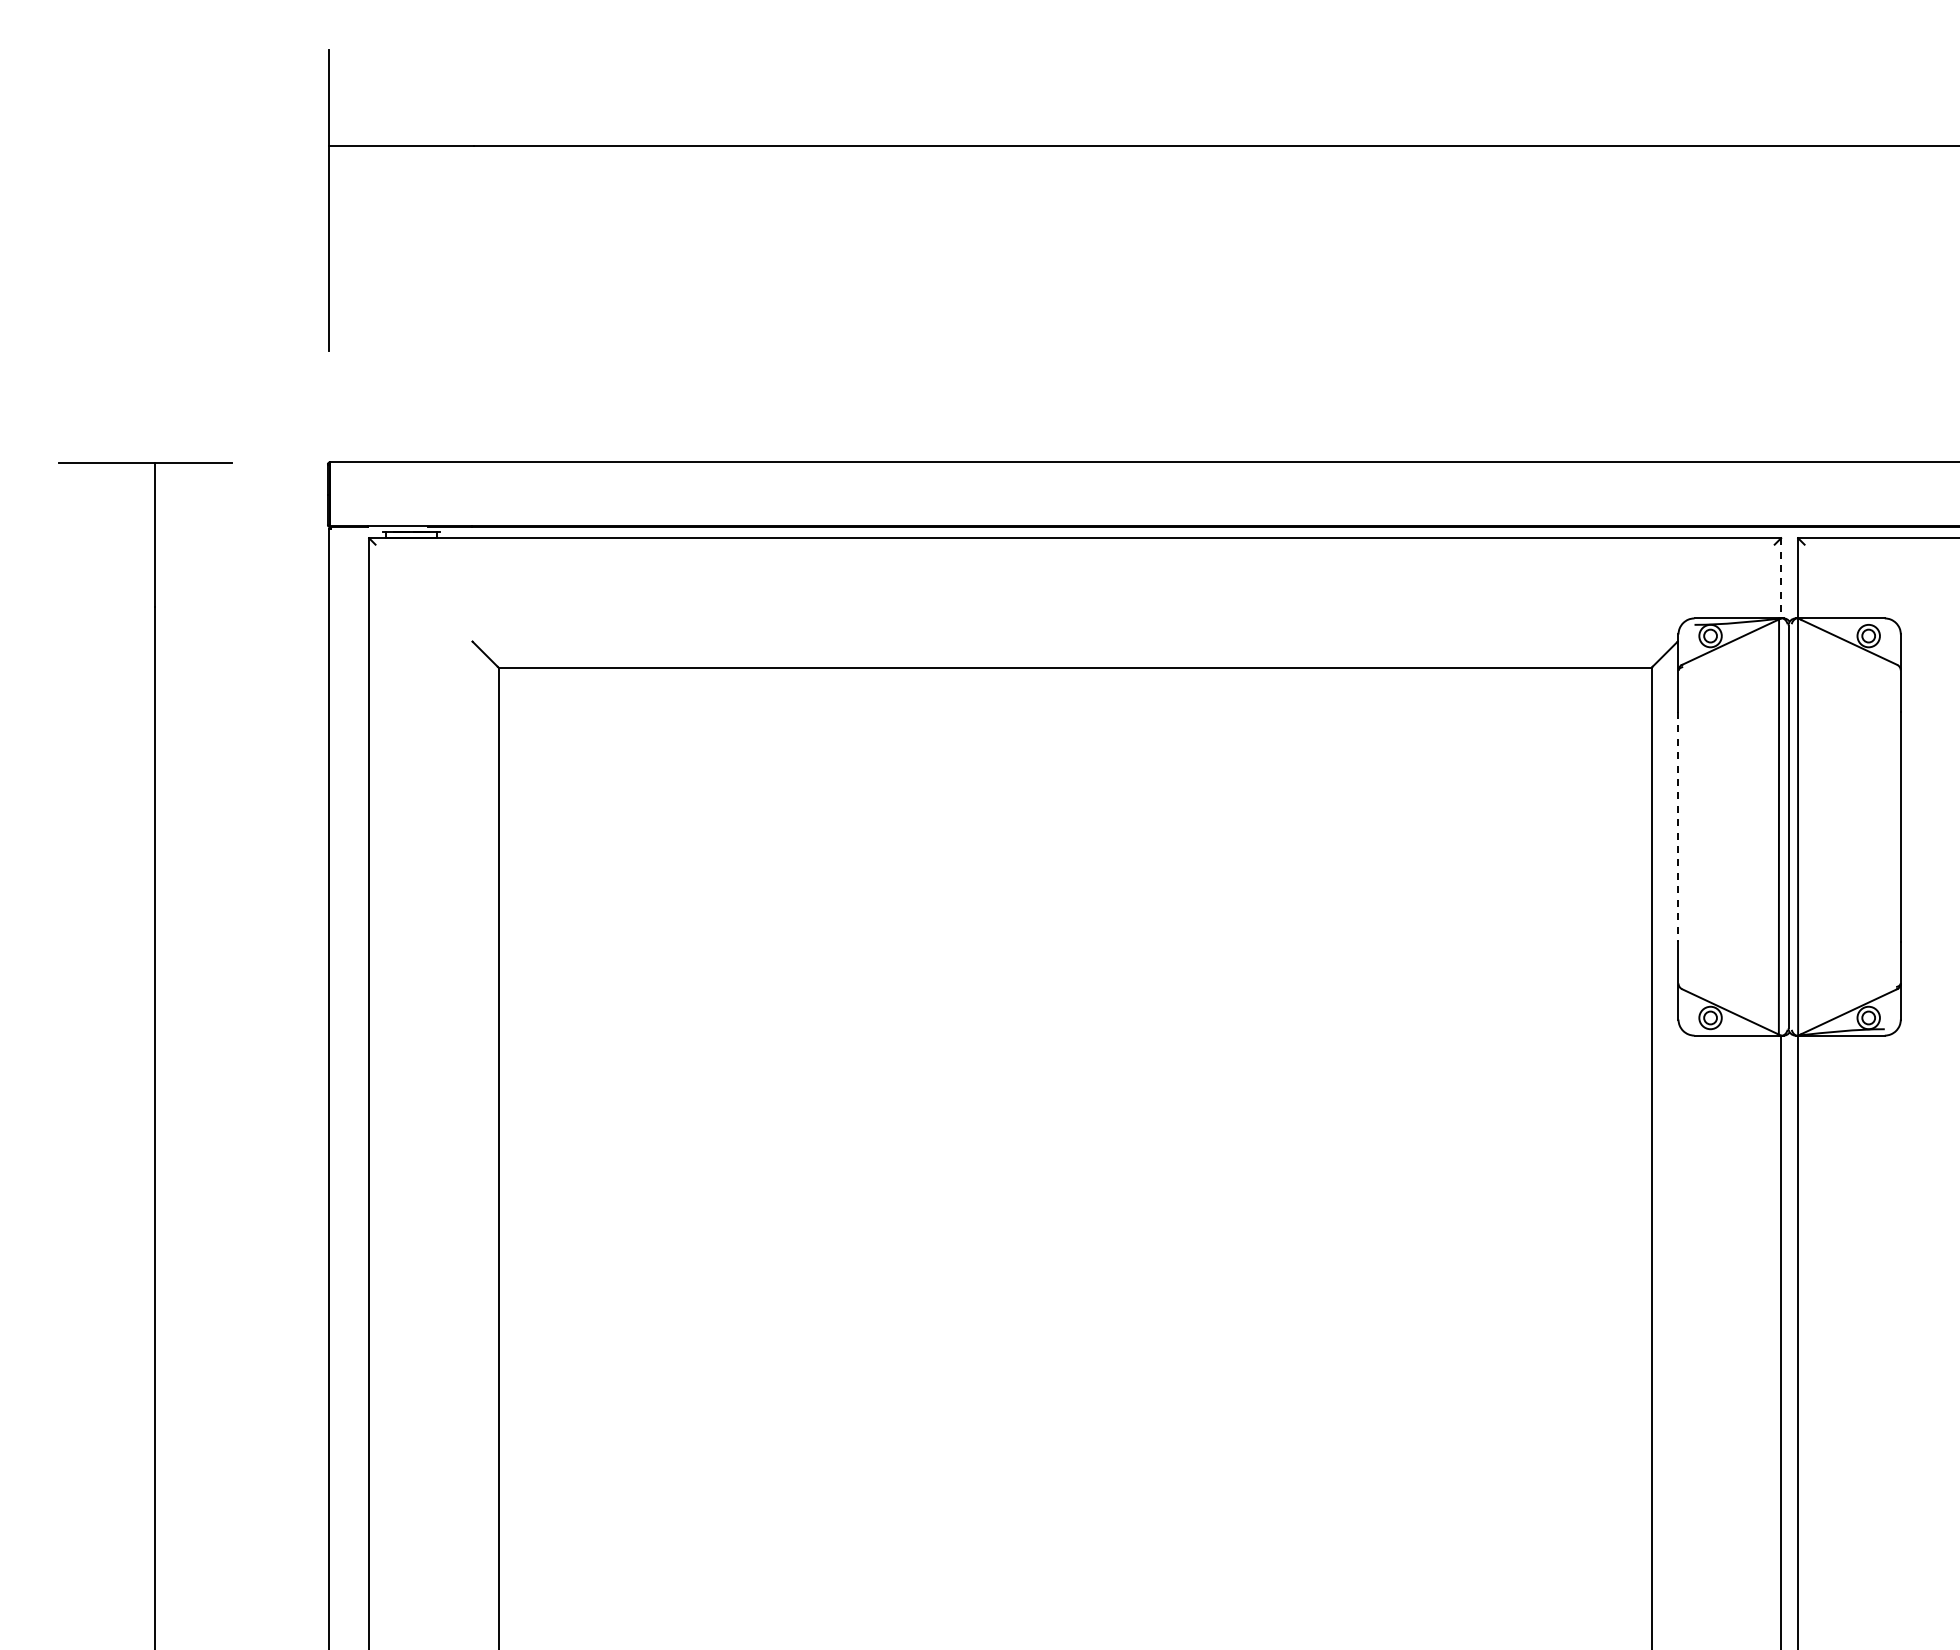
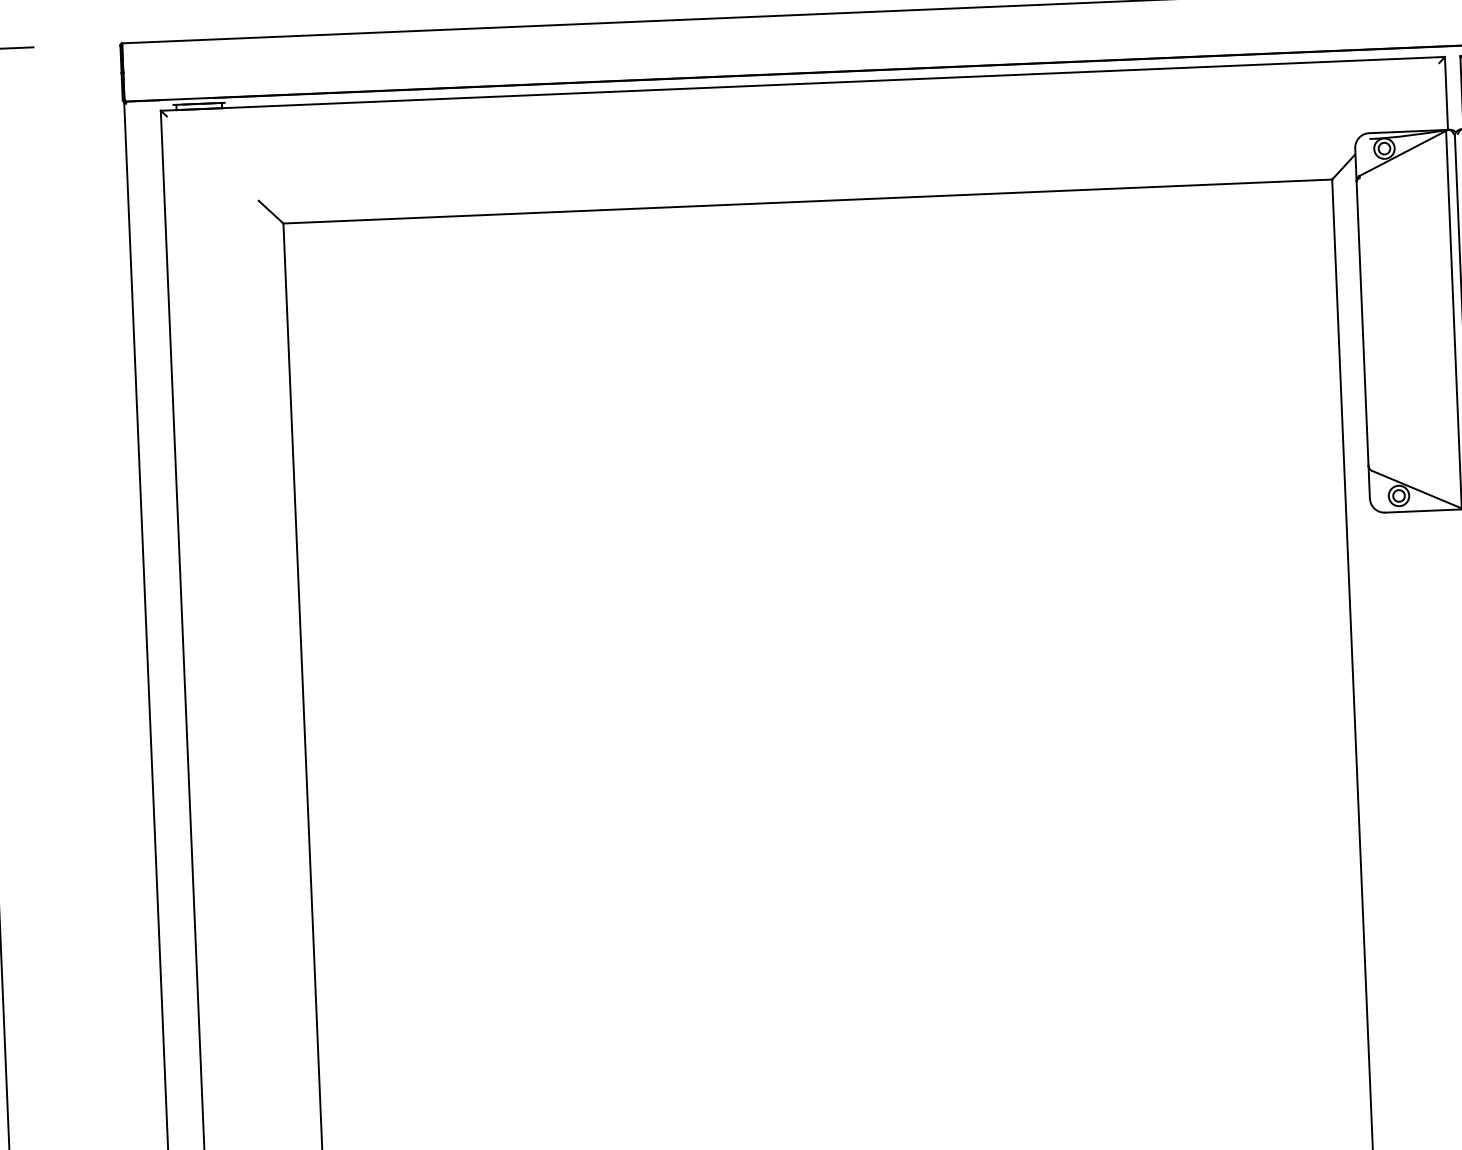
line: (1781, 578) -> (1446, 93), dashed -> solid
line: (1678, 827) -> (1362, 323), dashed -> solid

